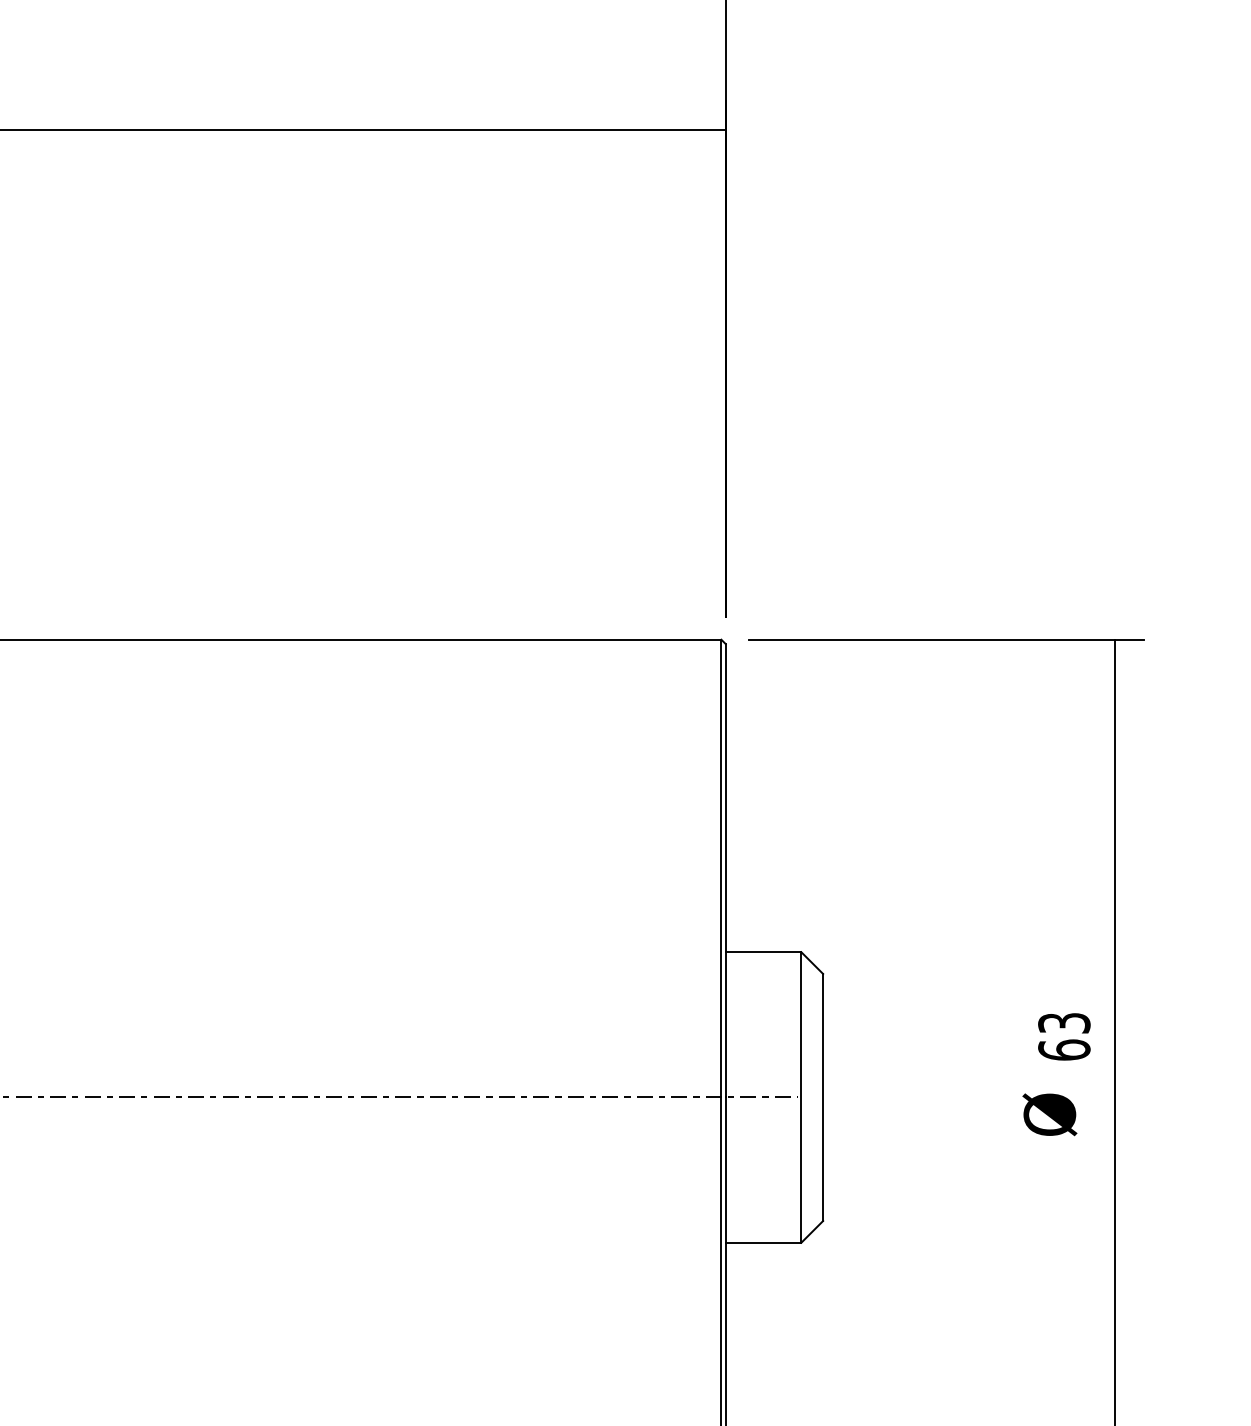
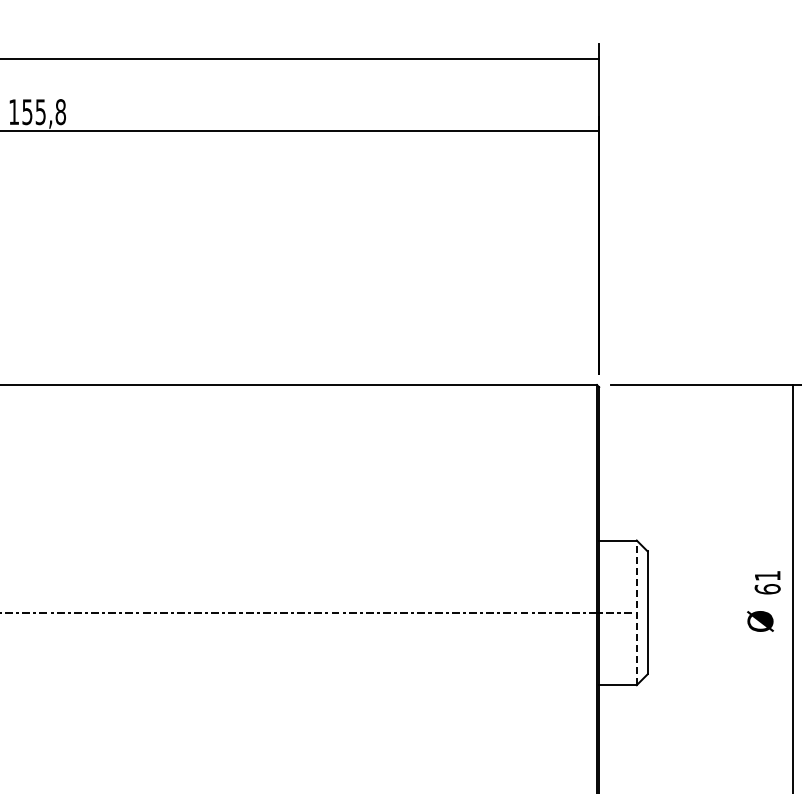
text: (1063, 1022) -> (767, 575), 63 -> 61
line: (800, 1096) -> (636, 612), solid -> dashed

